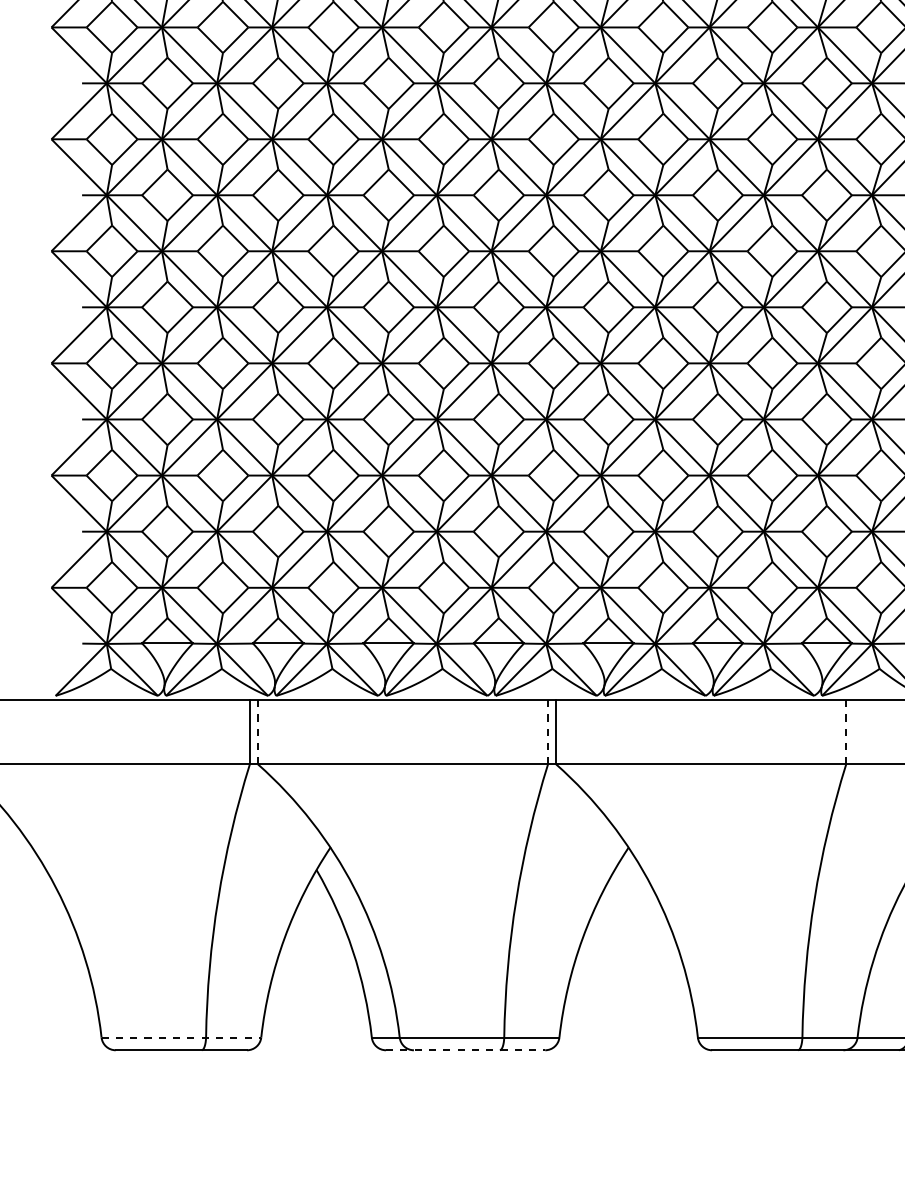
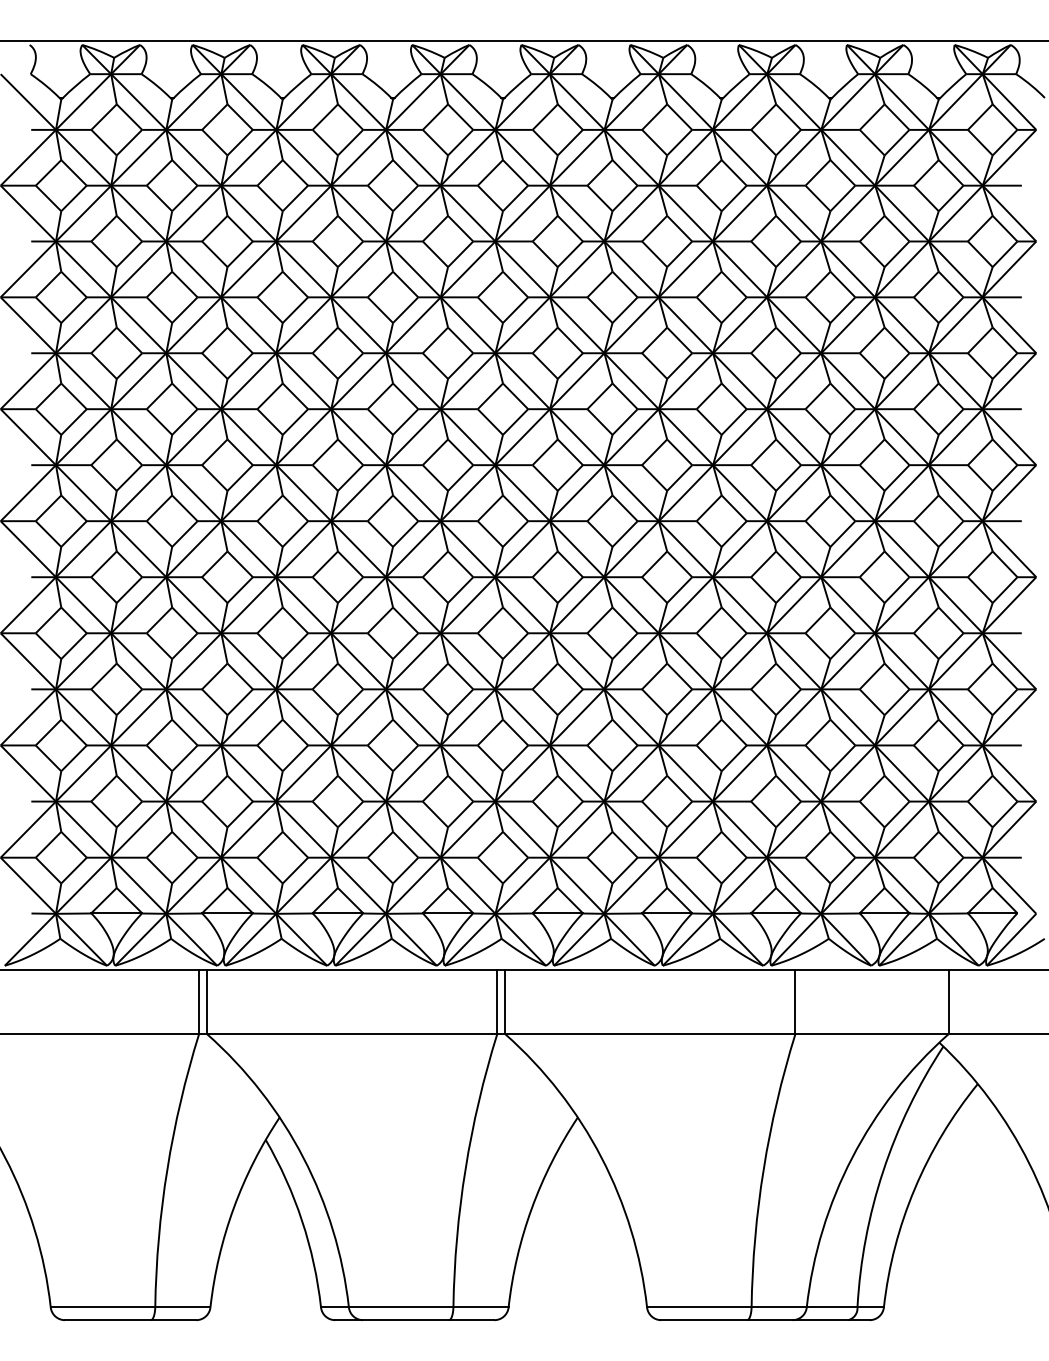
line: (548, 731) -> (497, 1001), dashed -> solid
line: (846, 731) -> (795, 1001), dashed -> solid
line: (258, 732) -> (207, 1002), dashed -> solid
line: (181, 1037) -> (130, 1307), dashed -> solid
line: (465, 1050) -> (414, 1320), dashed -> solid

